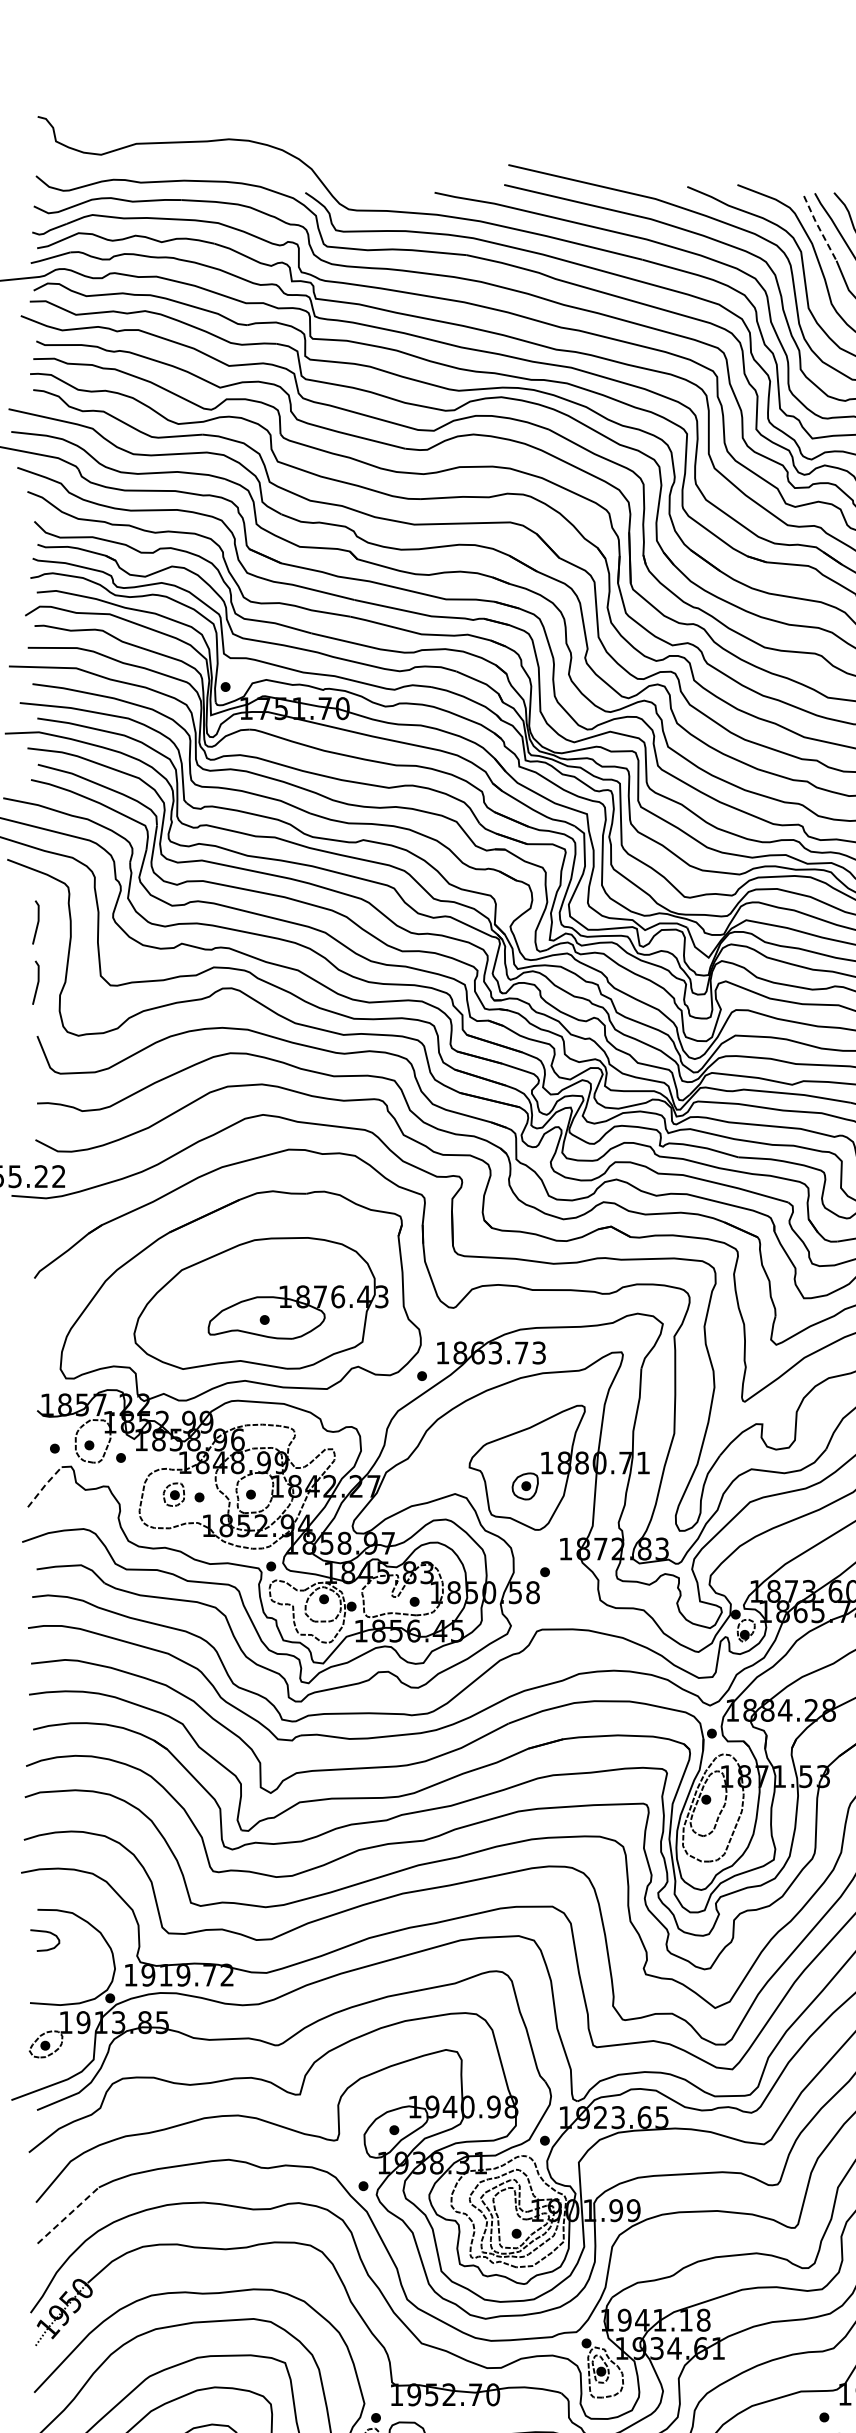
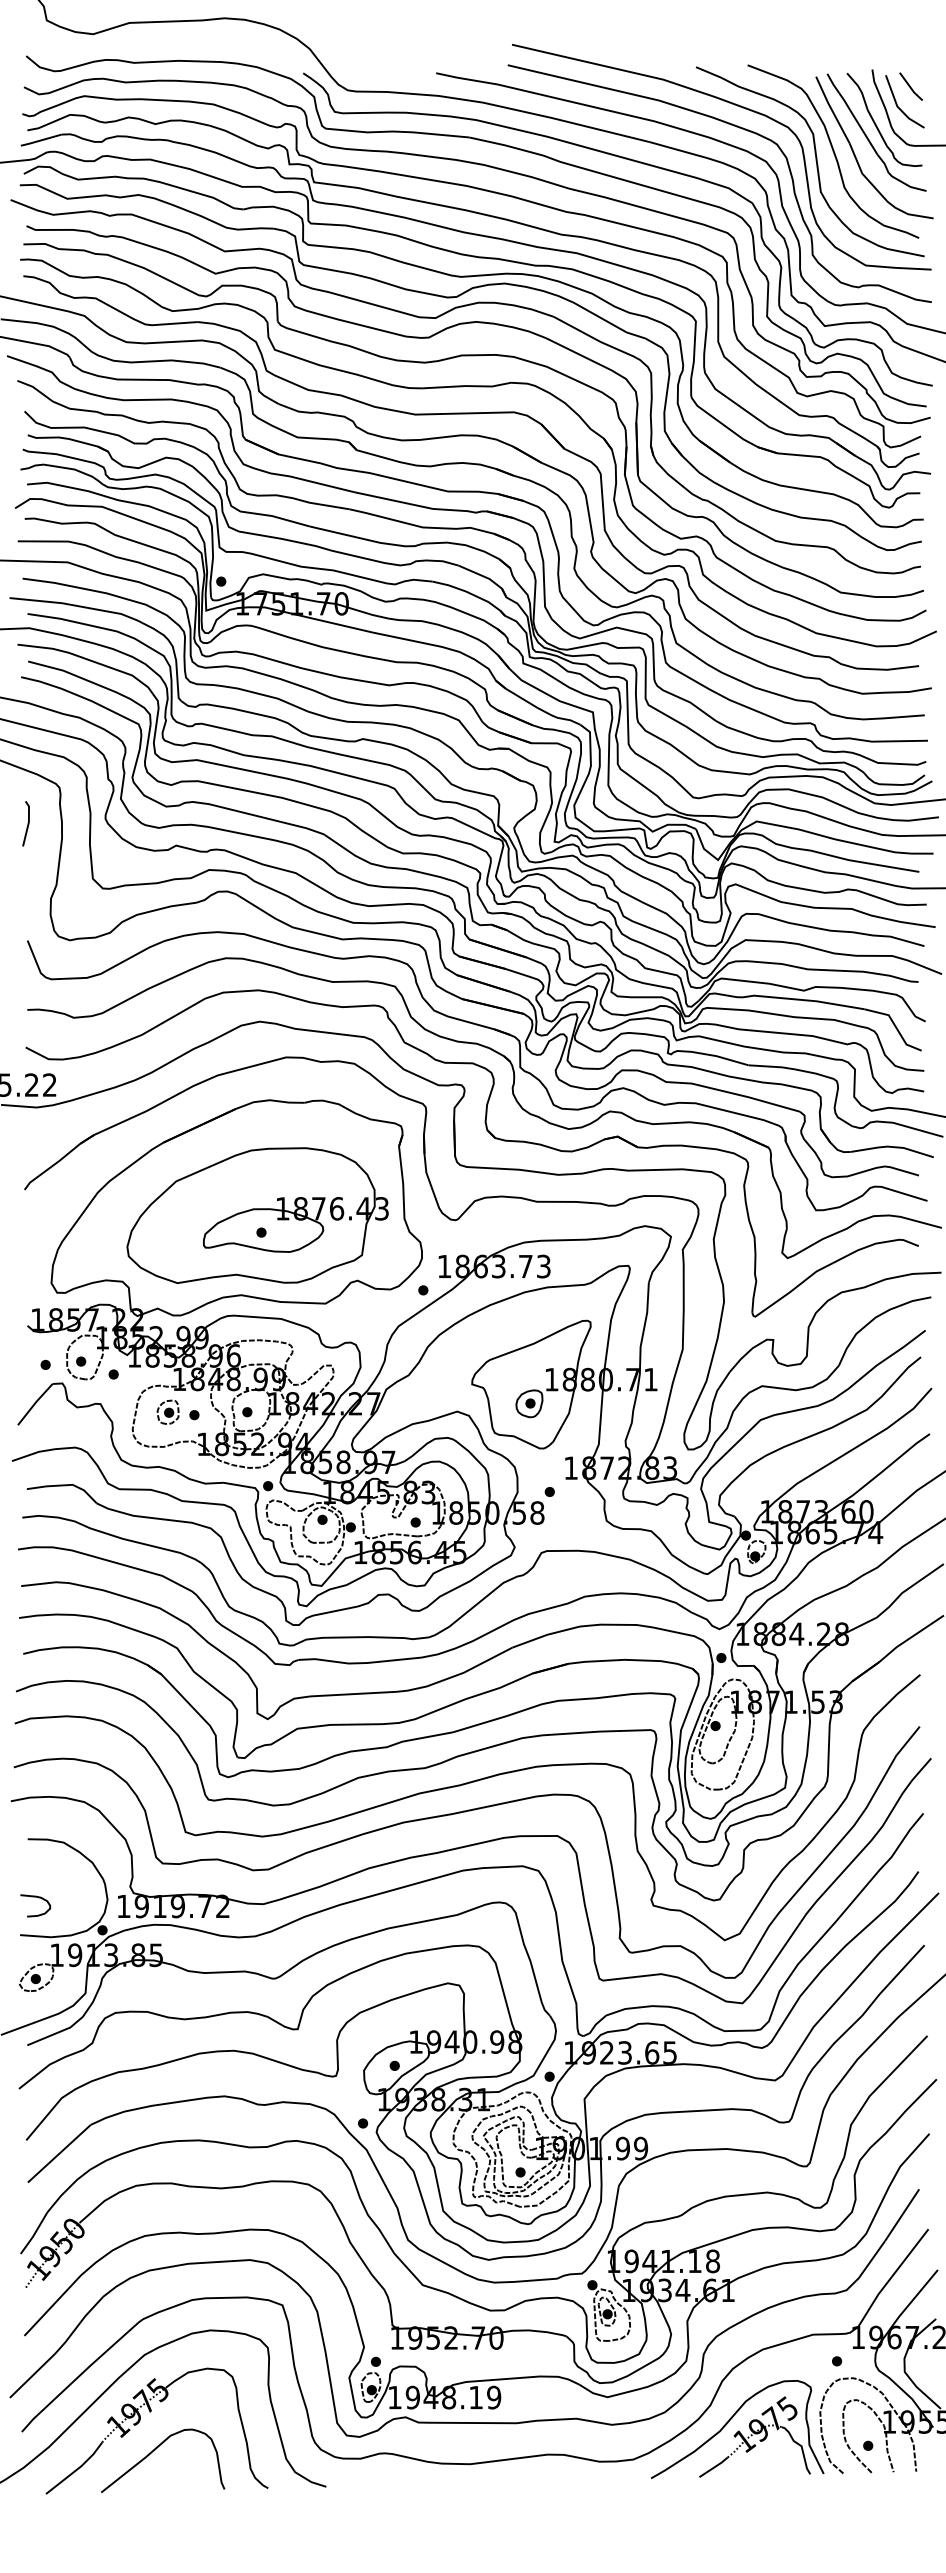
line: (818, 227) -> (831, 109), dashed -> solid
line: (37, 982) -> (27, 885), removed
line: (45, 1486) -> (35, 1403), dashed -> solid
curve: (47, 1933) -> (38, 1898), moved
line: (68, 2215) -> (59, 2153), dashed -> solid

